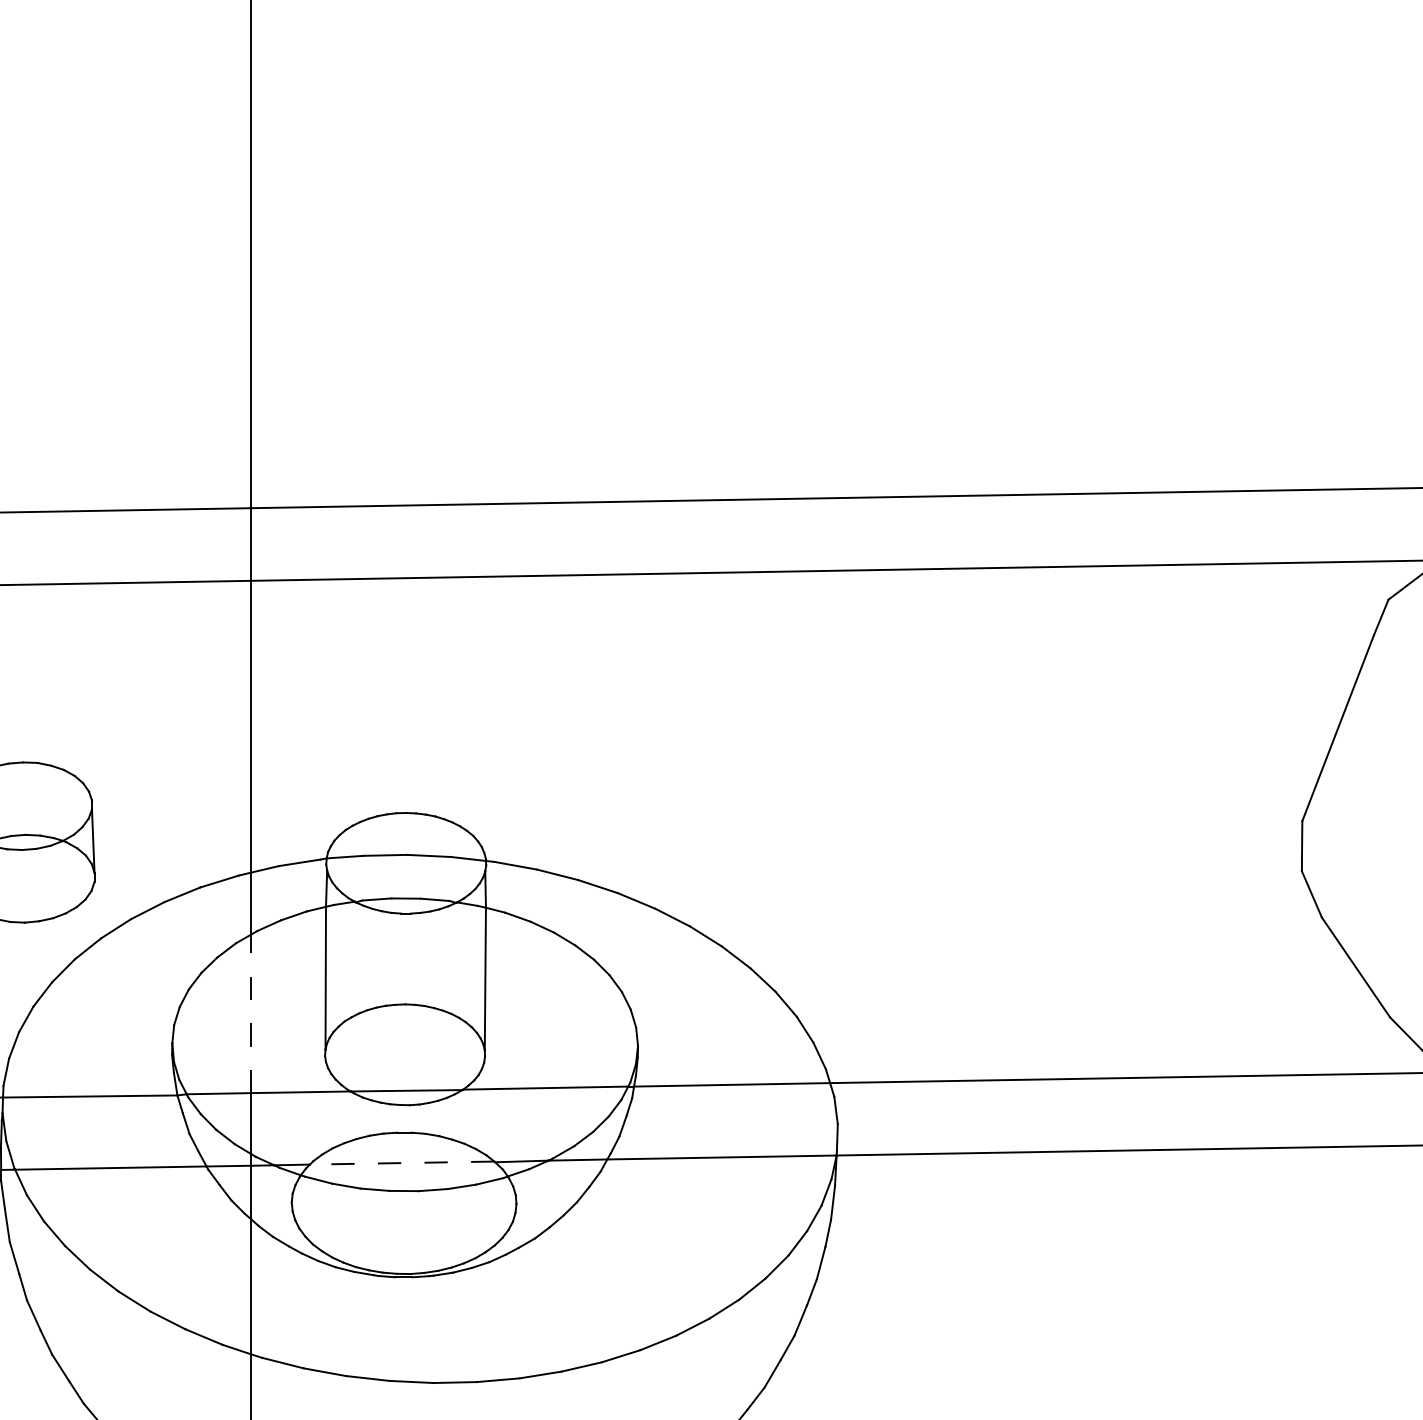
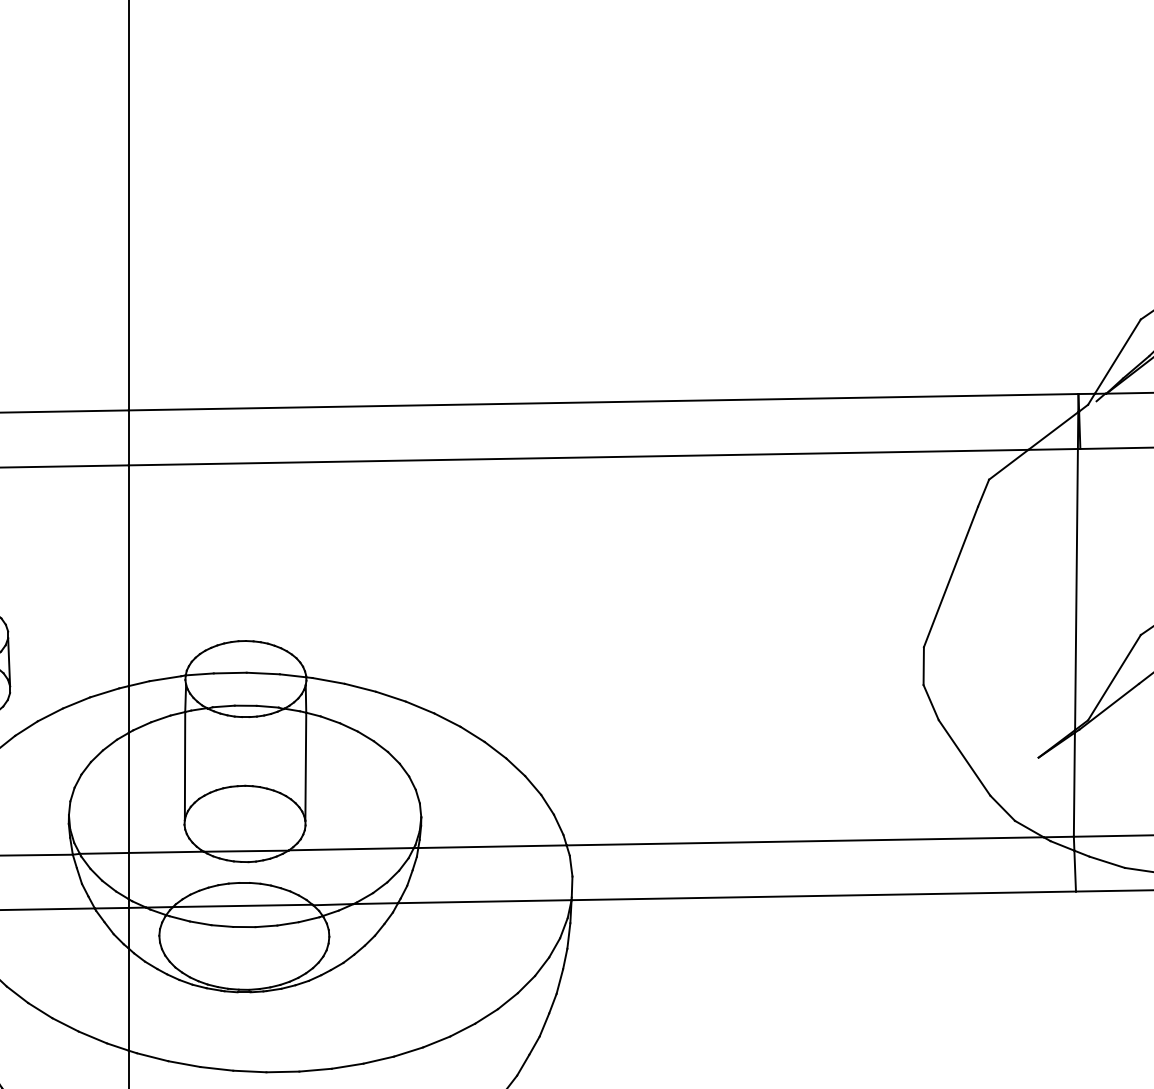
line: (251, 1013) -> (128, 792), dashed -> solid
line: (401, 1162) -> (242, 905), dashed -> solid

